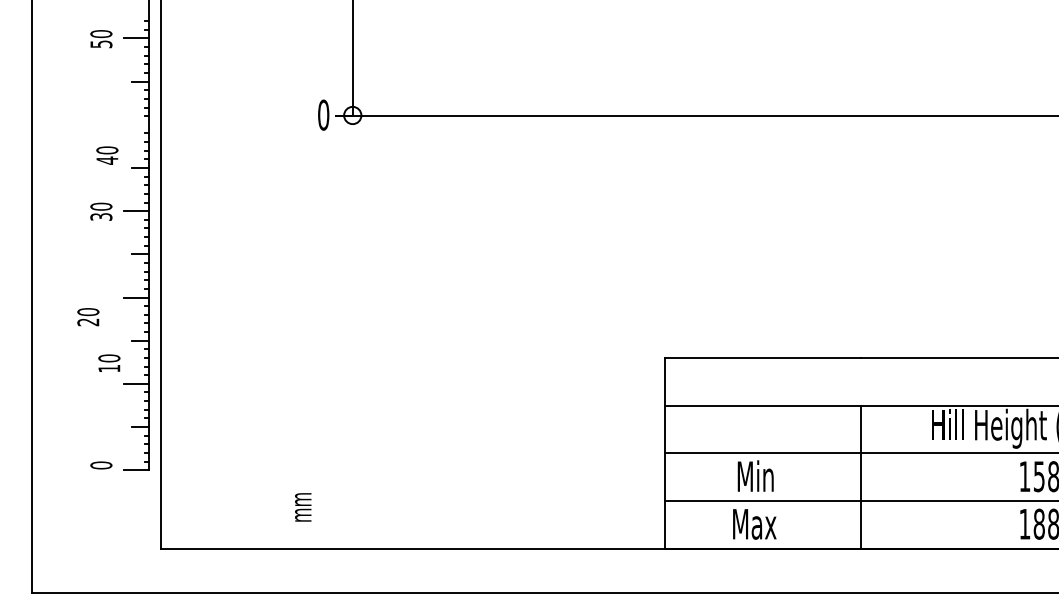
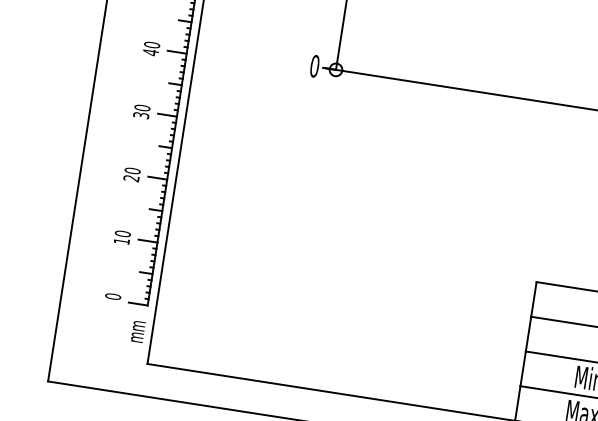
line: (136, 124) -> (177, 52), added
text: (107, 155) -> (151, 48), moved
text: (88, 317) -> (132, 174), moved
text: (109, 362) -> (122, 236), moved
text: (303, 507) -> (138, 331), moved

